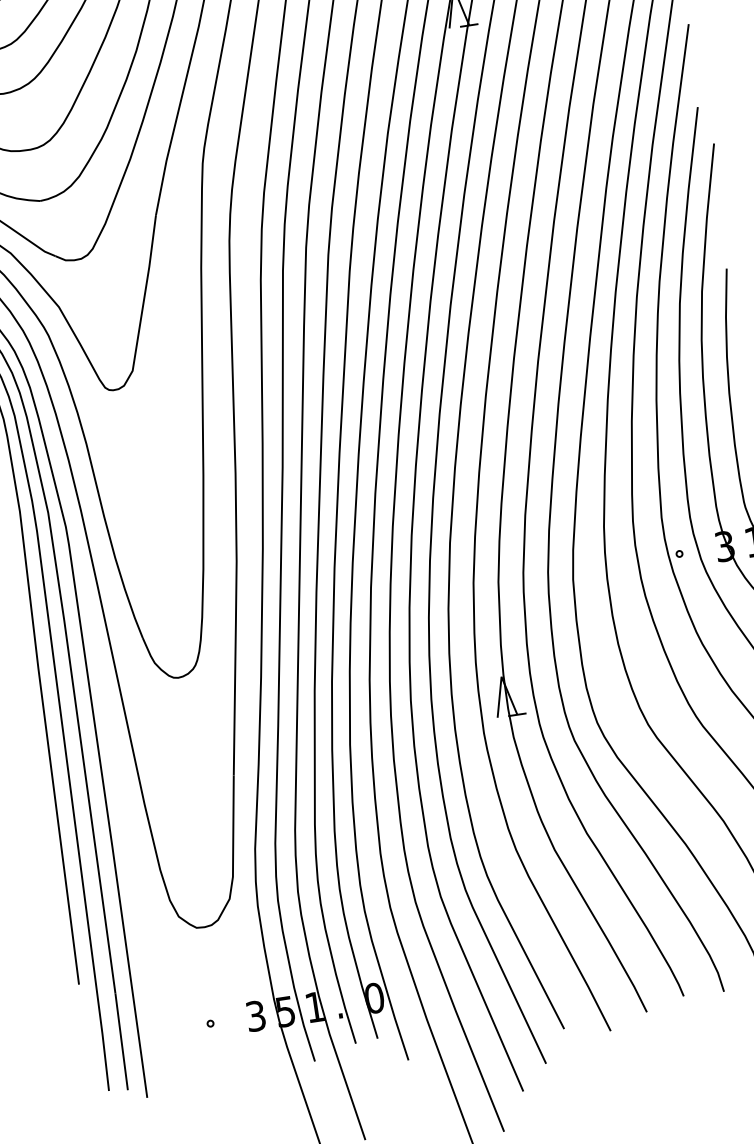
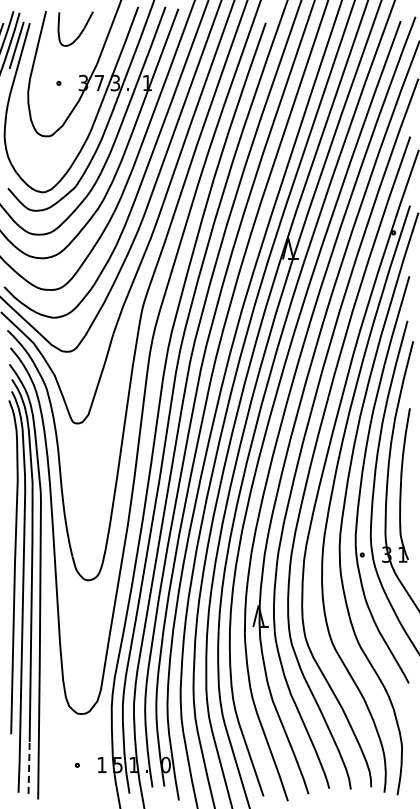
text: (254, 1015) -> (101, 764), 3 -> 1
line: (122, 1041) -> (29, 767), solid -> dashed

